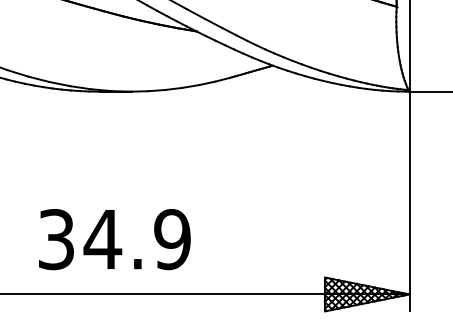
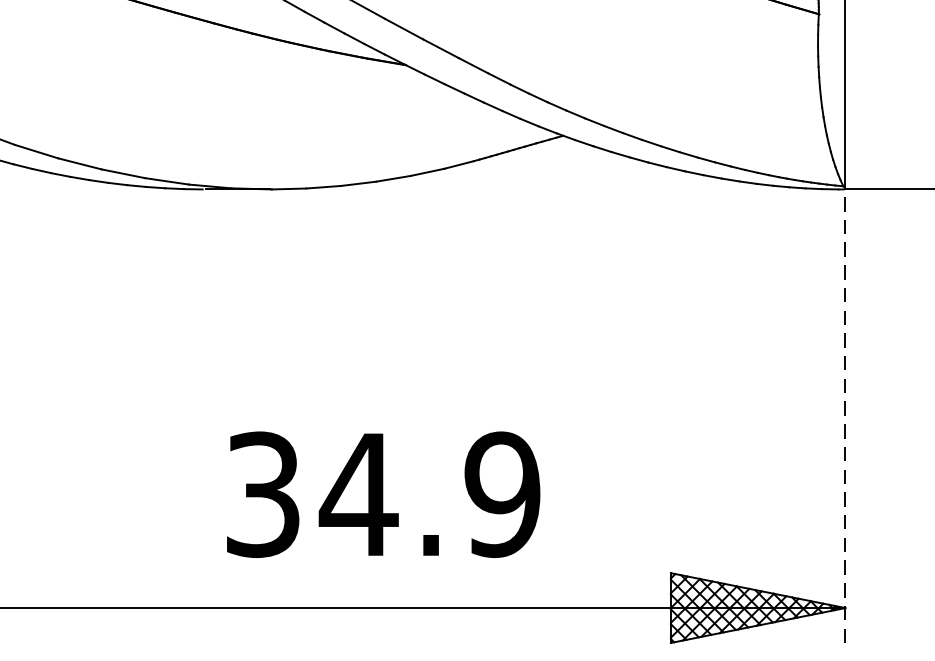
line: (409, 201) -> (845, 416), solid -> dashed
text: (114, 239) -> (382, 494), moved

